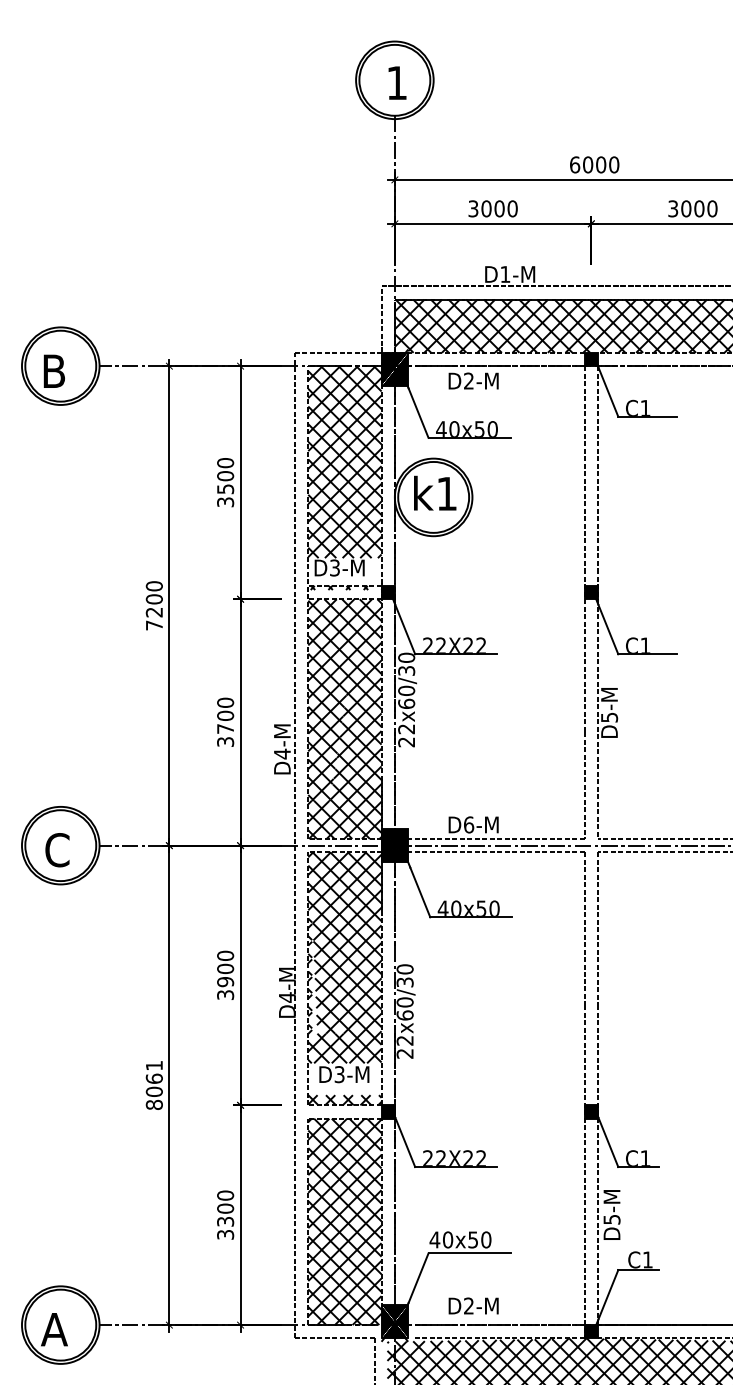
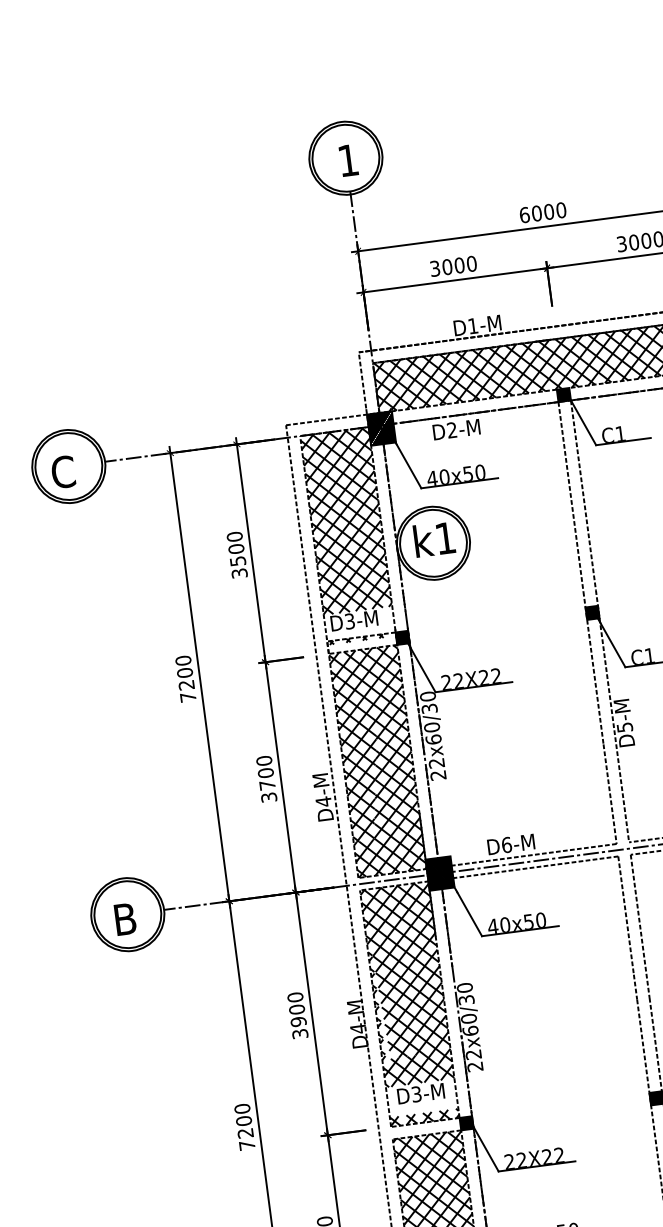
text: (54, 371) -> (63, 472), B -> C
text: (57, 850) -> (125, 919), C -> B
text: (153, 1084) -> (243, 1126), 8061 -> 7200

